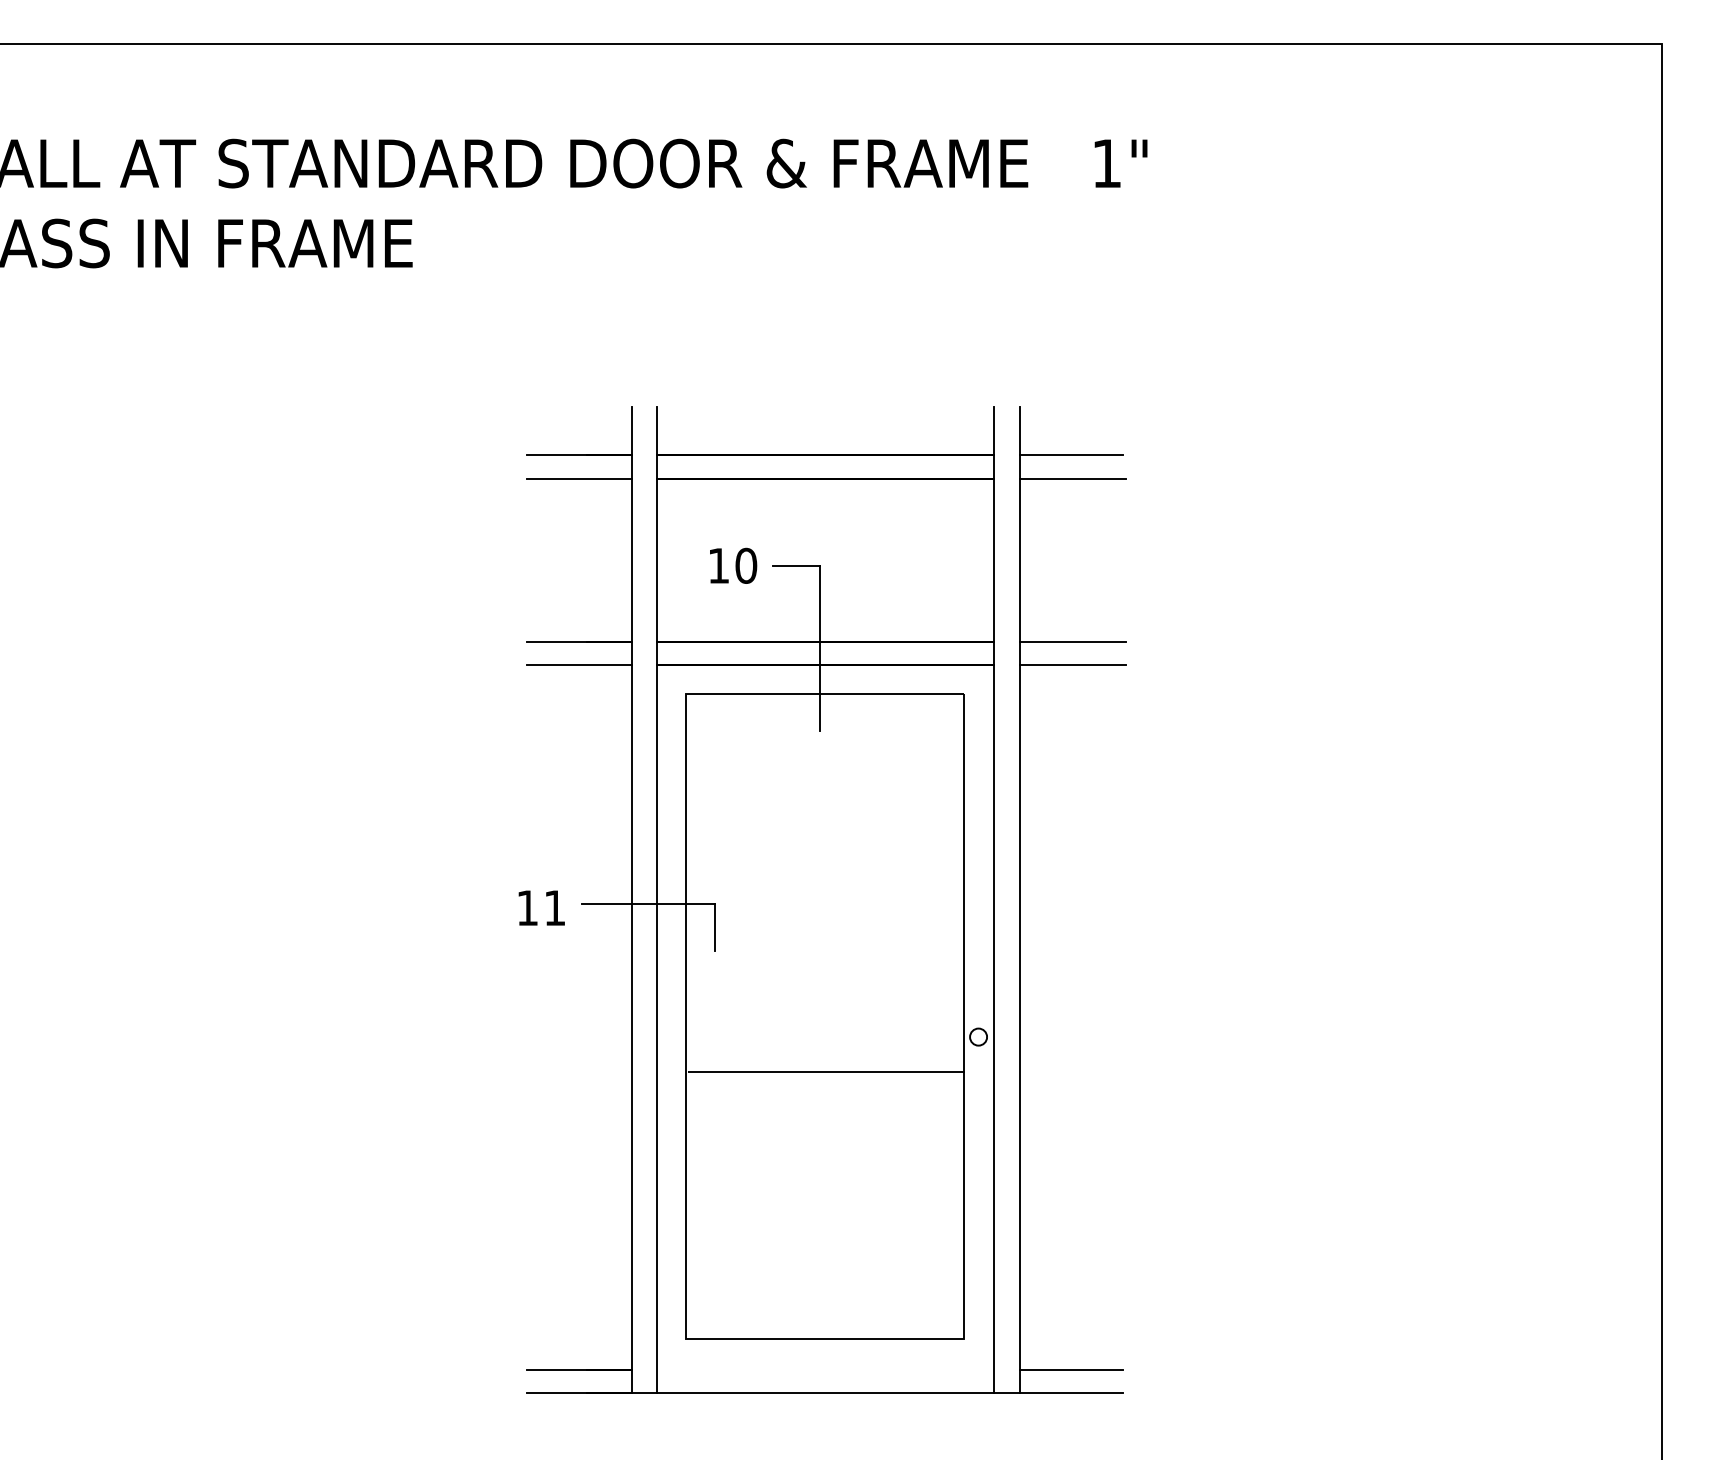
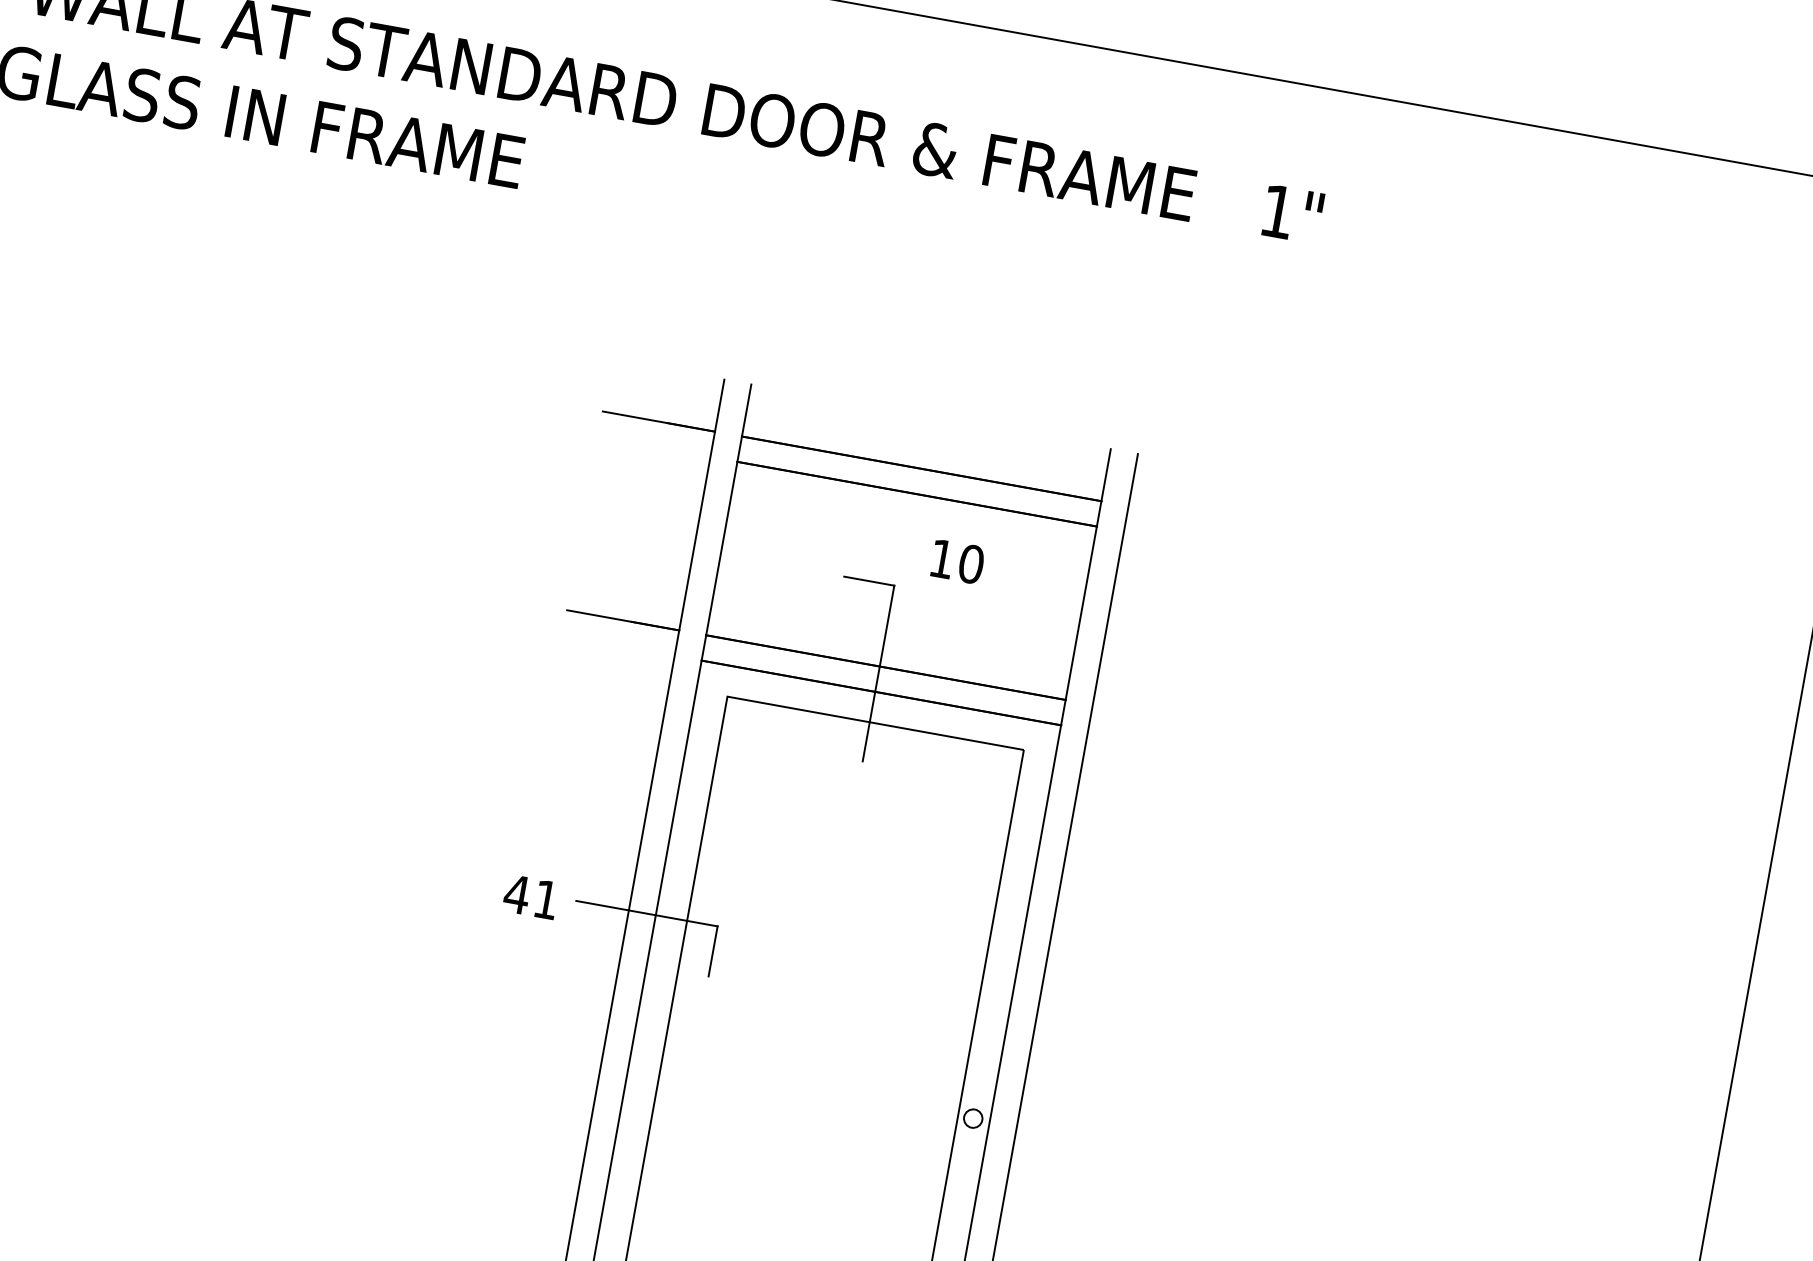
line: (1071, 455) -> (1183, 516), removed
line: (578, 479) -> (653, 447), removed
line: (1072, 479) -> (1180, 541), removed
text: (733, 565) -> (957, 561), moved
line: (1072, 641) -> (1149, 714), removed
line: (578, 665) -> (617, 645), removed
line: (1072, 665) -> (1144, 740), removed
text: (527, 907) -> (517, 893), 11 -> 41
line: (825, 1072) -> (803, 1127), removed

